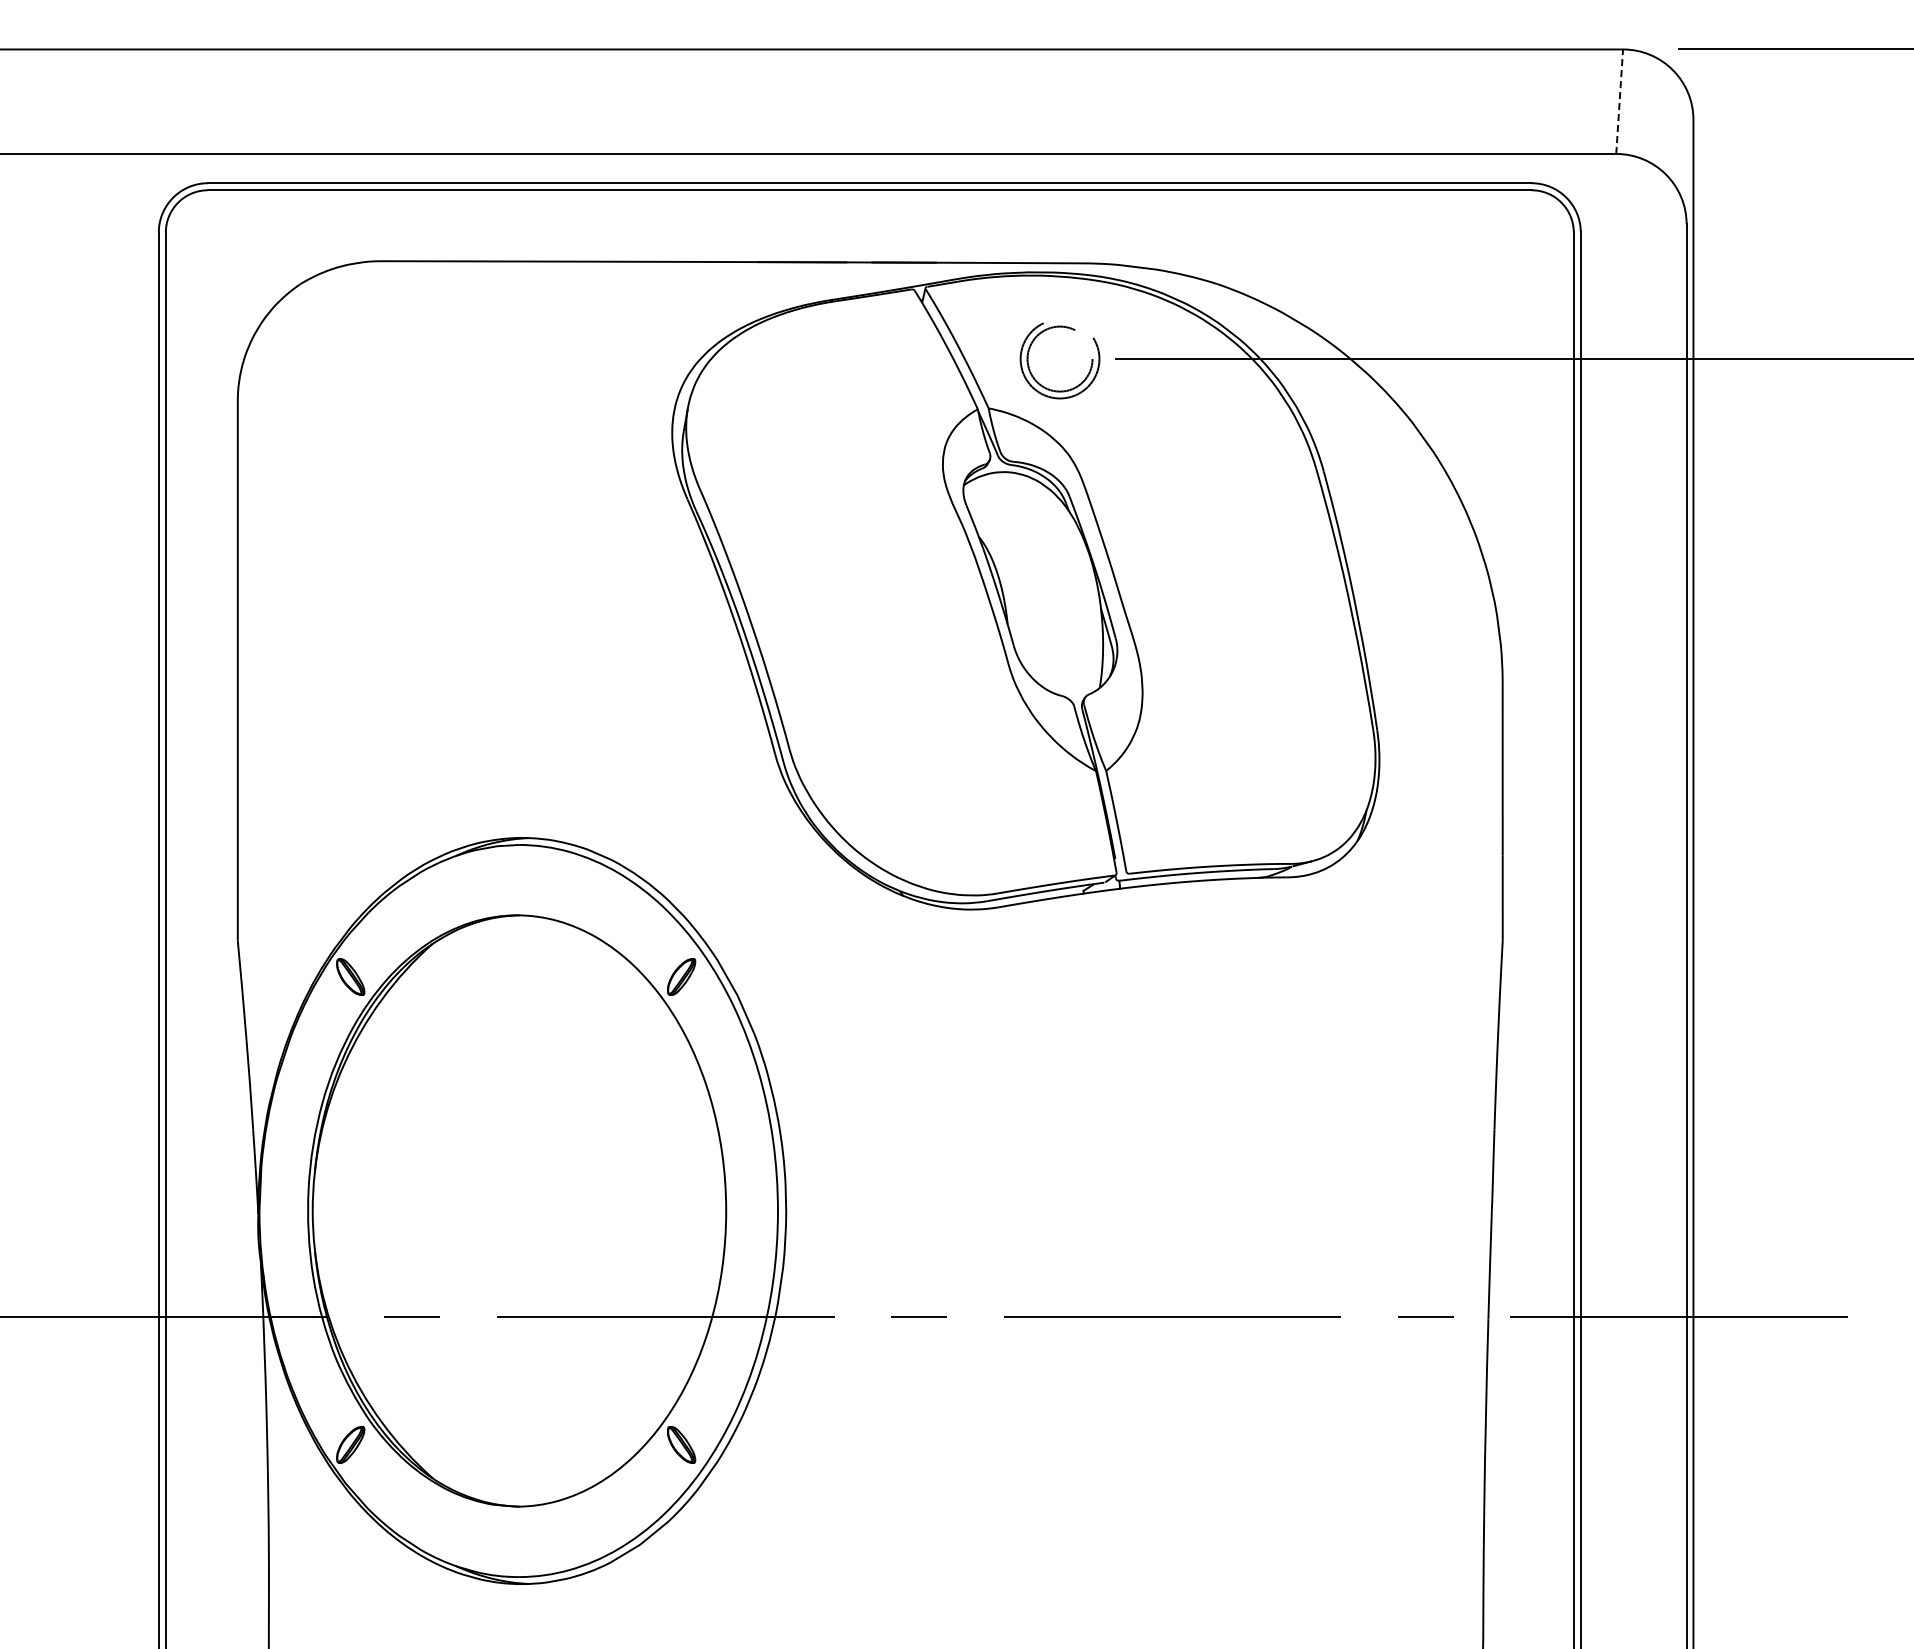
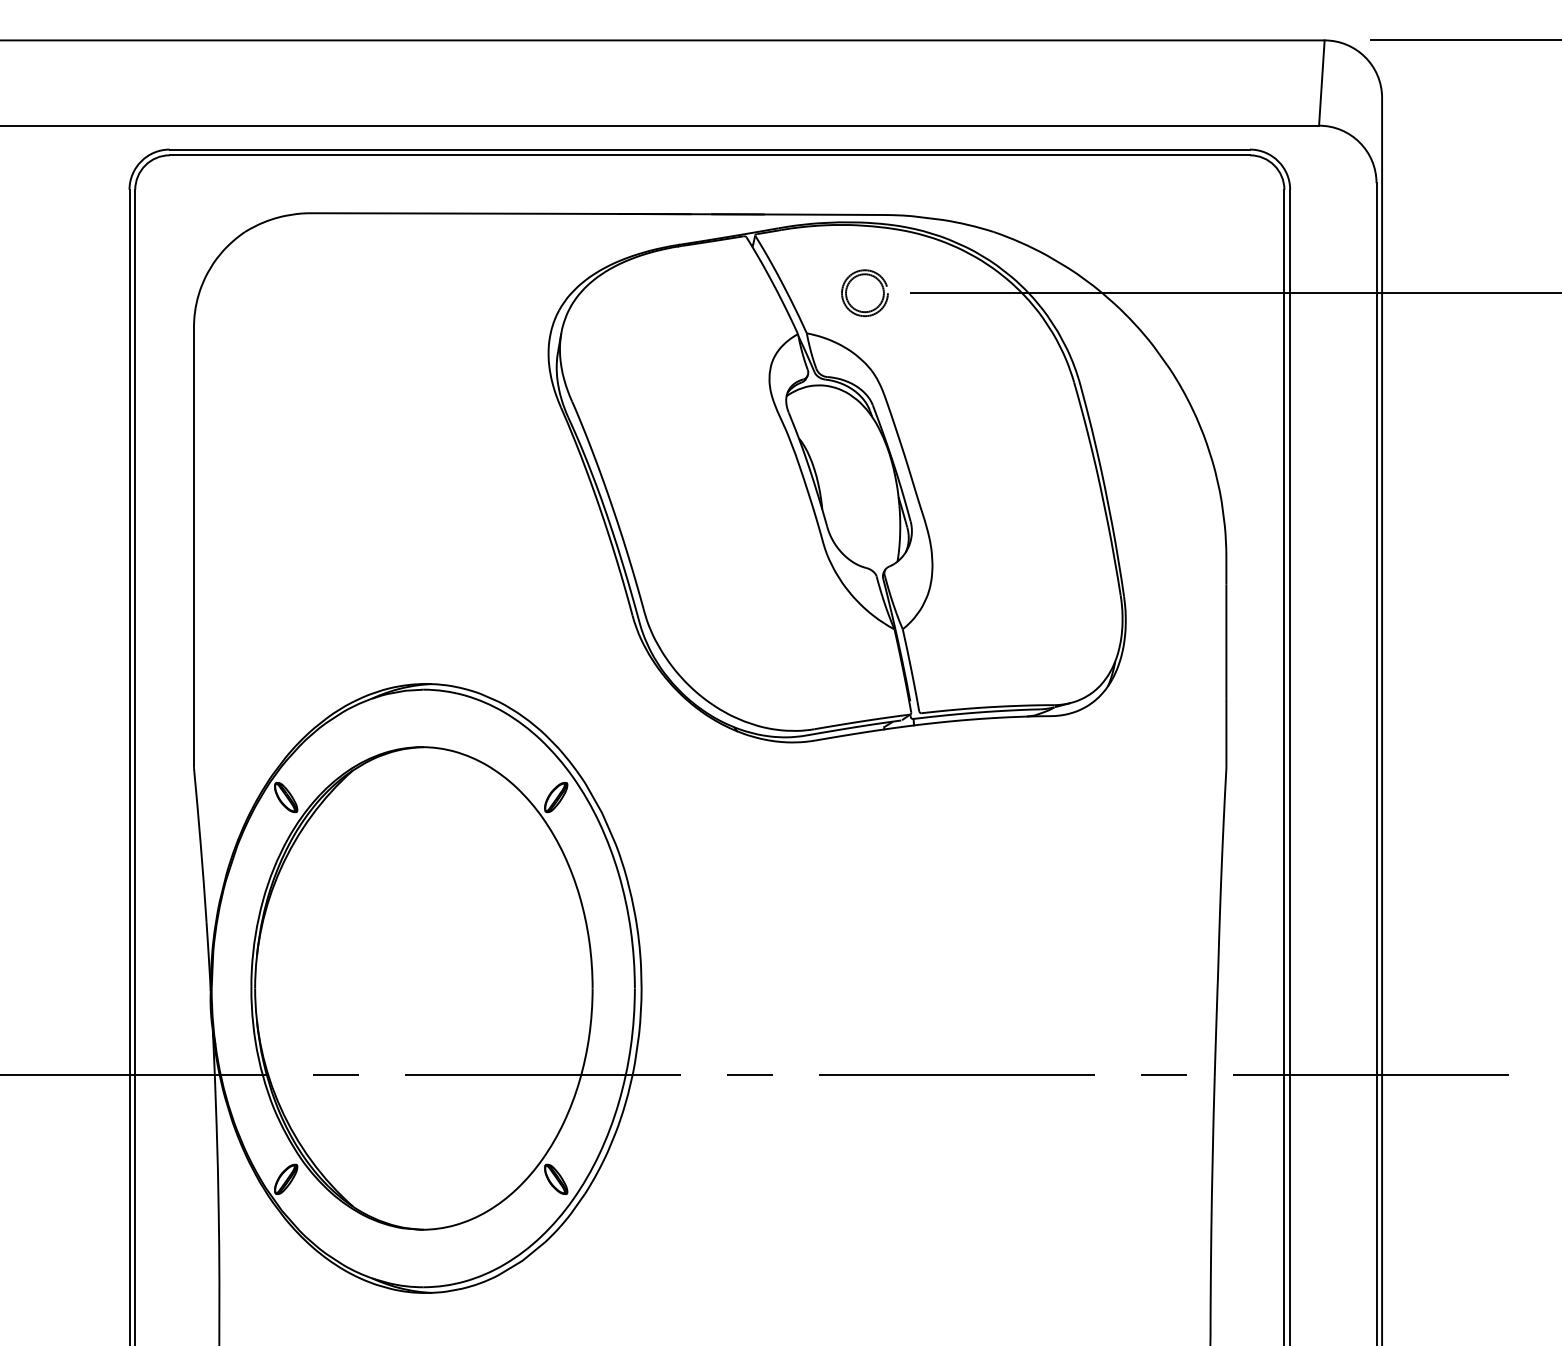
line: (1619, 101) -> (1321, 82), dashed -> solid
part: (1059, 359) -> (864, 293), size x0.71

